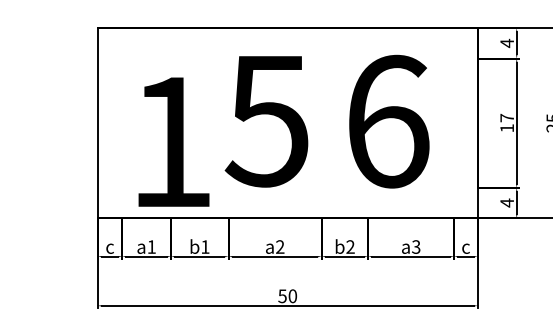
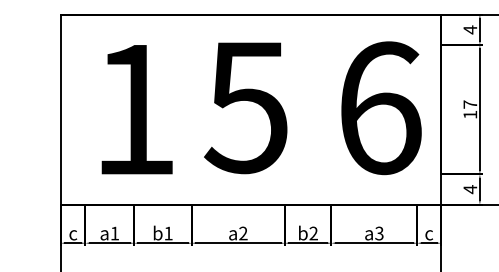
text: (266, 121) -> (245, 108), moved
text: (389, 121) -> (381, 108), moved
text: (173, 141) -> (136, 109), moved

